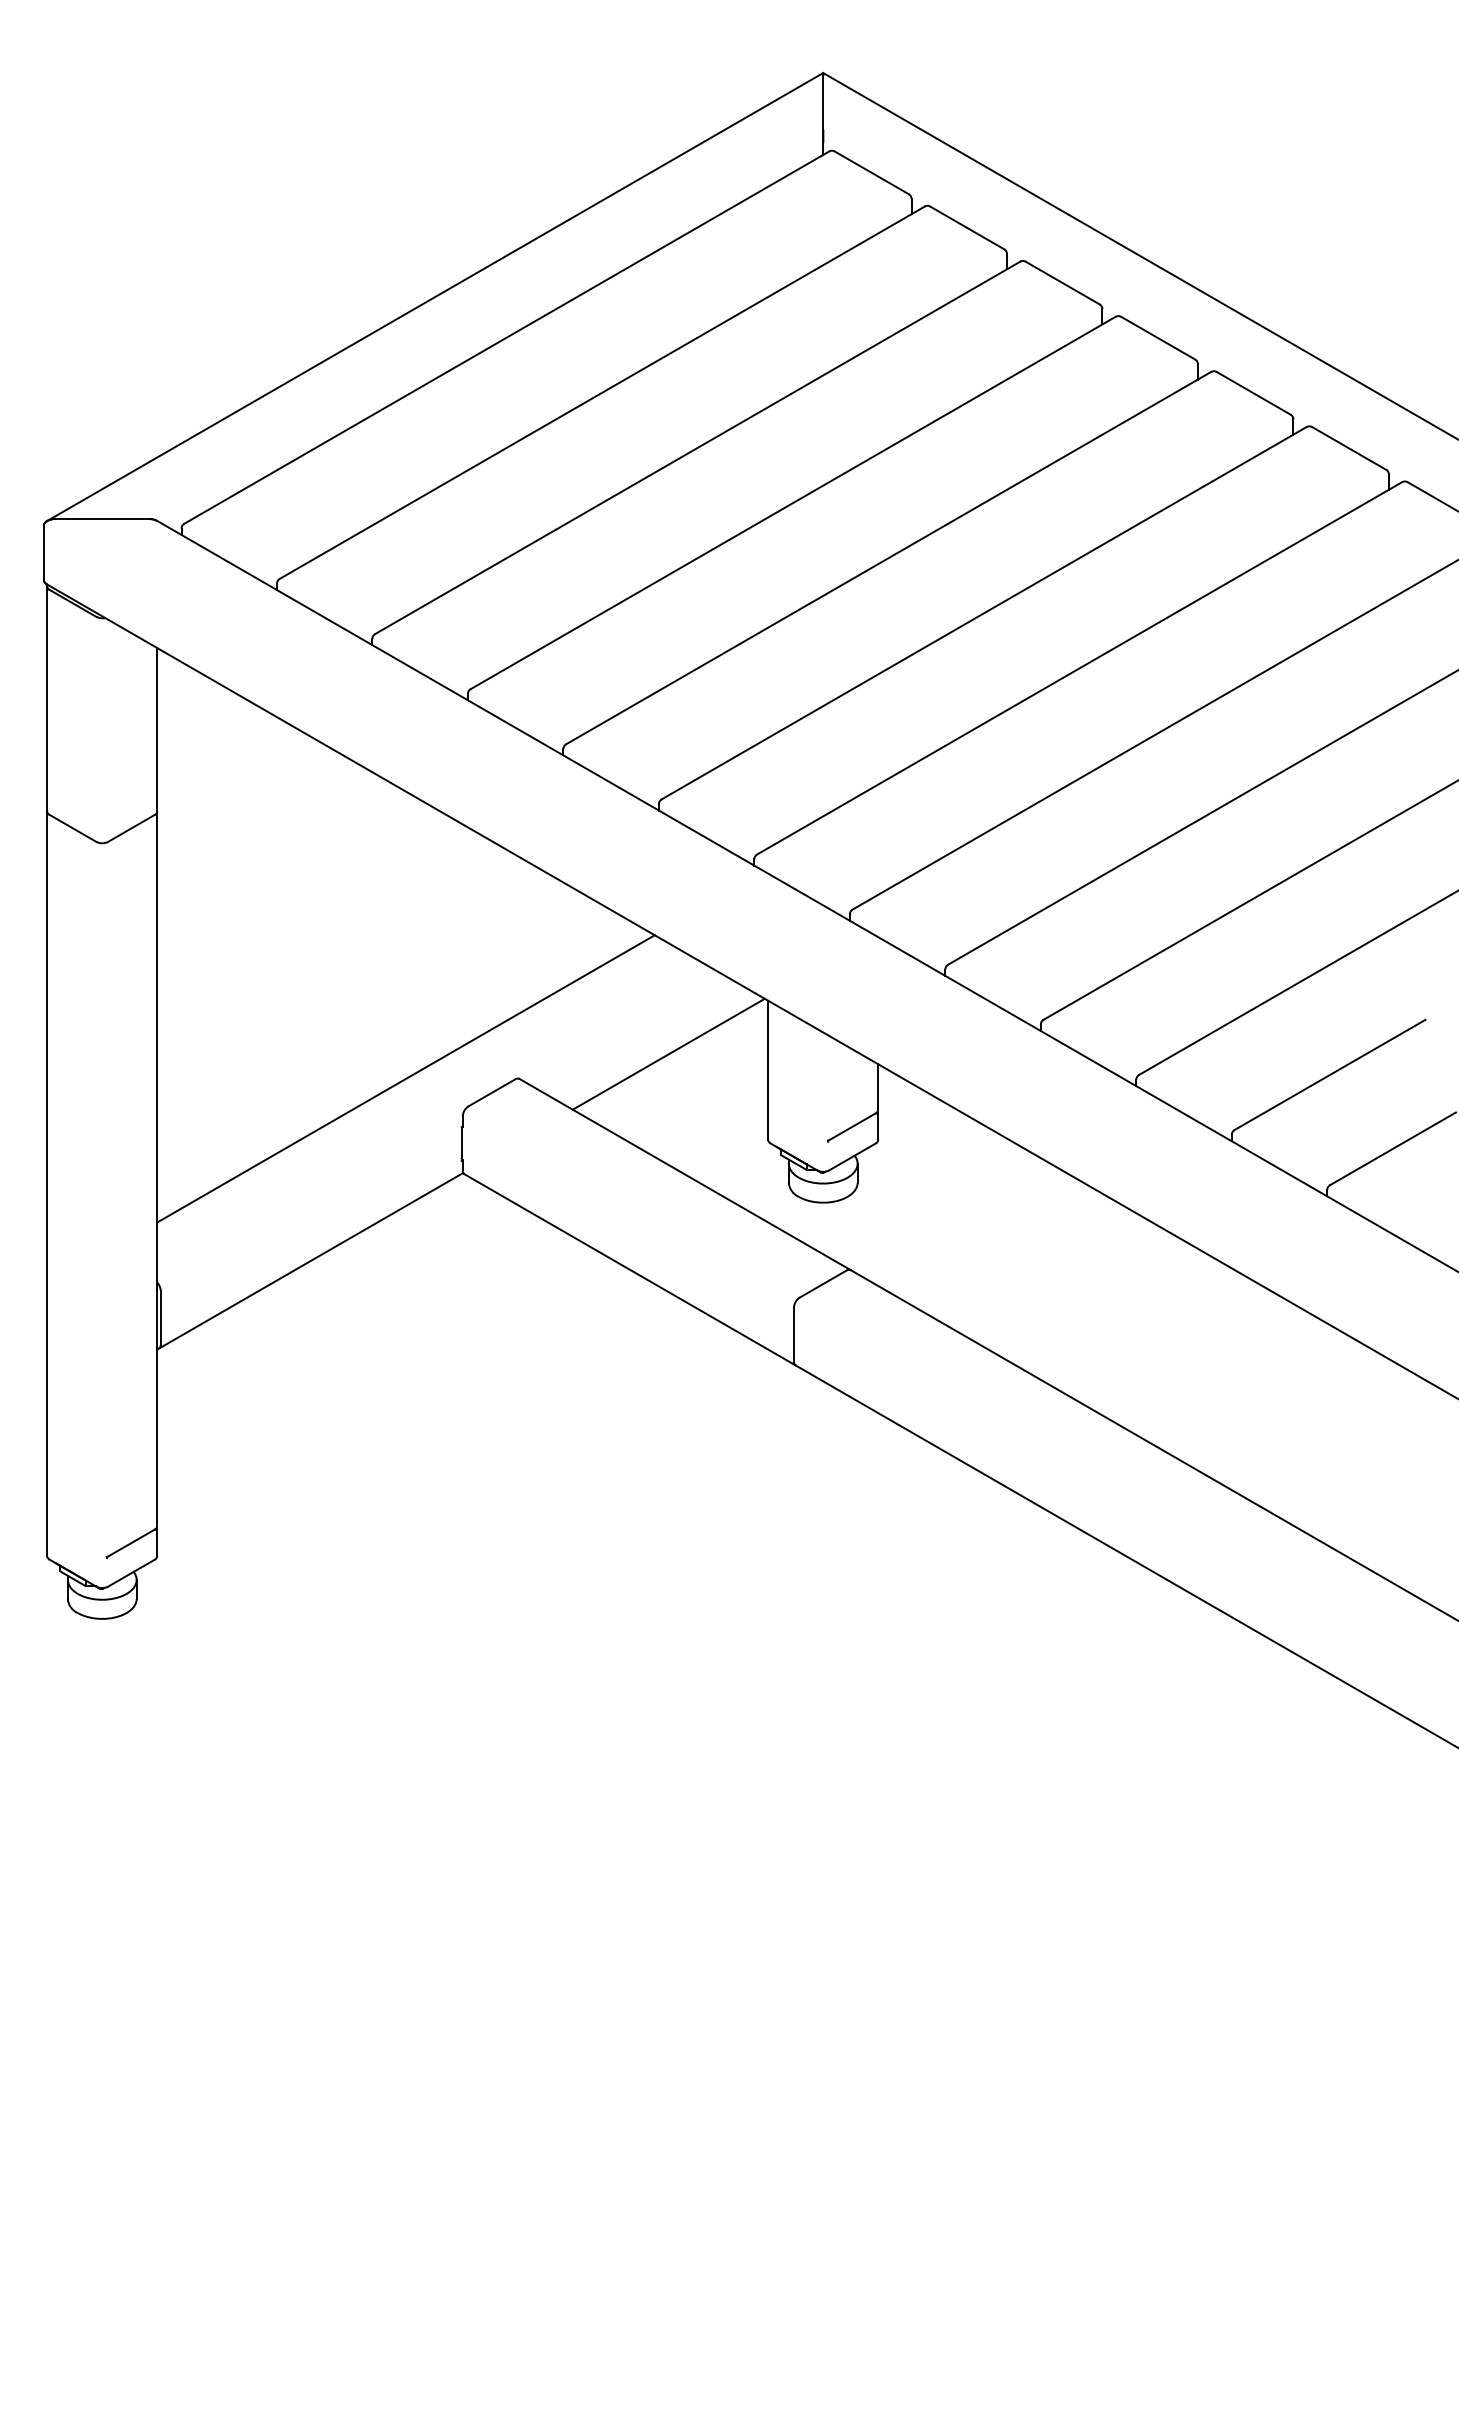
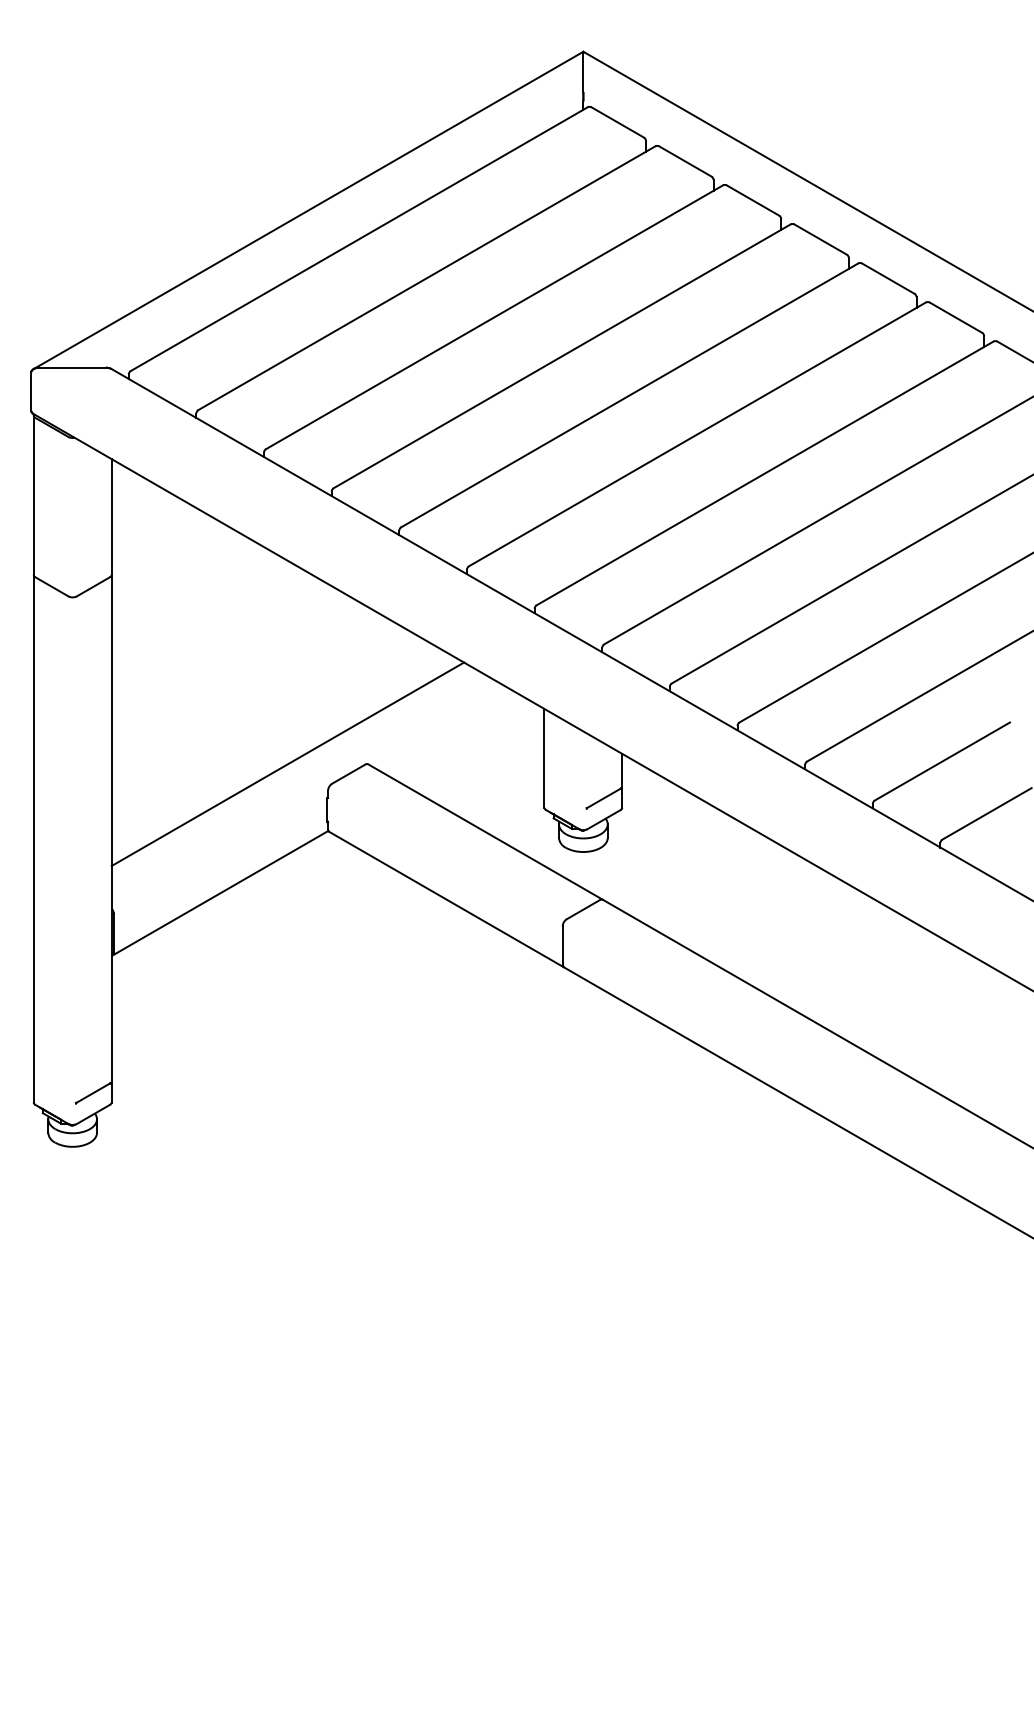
line: (668, 1053) -> (473, 746), removed

